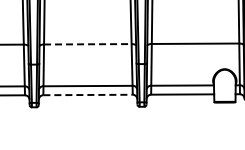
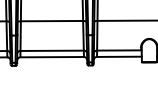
line: (87, 44) -> (51, 21), dashed -> solid
line: (88, 94) -> (52, 56), dashed -> solid

